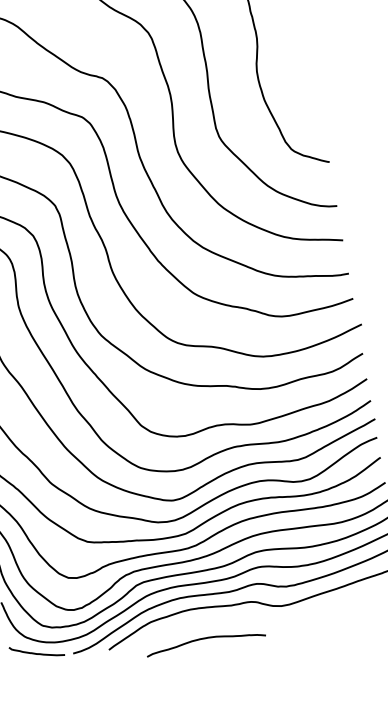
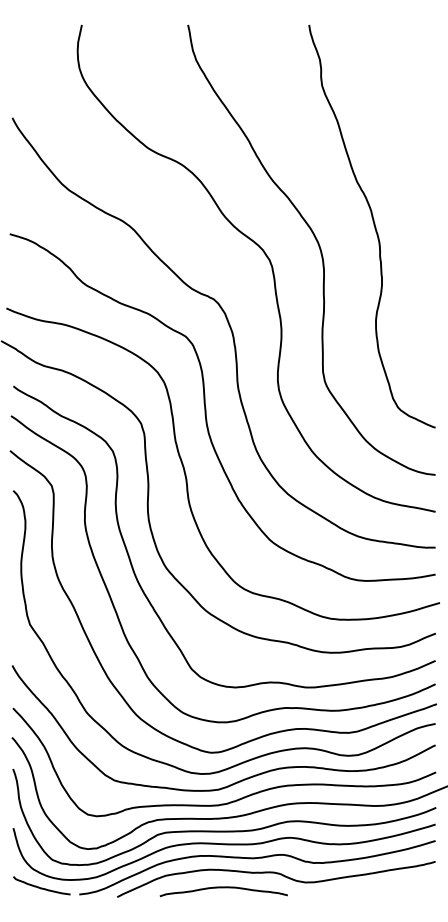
curve: (205, 639) -> (223, 888), moved

